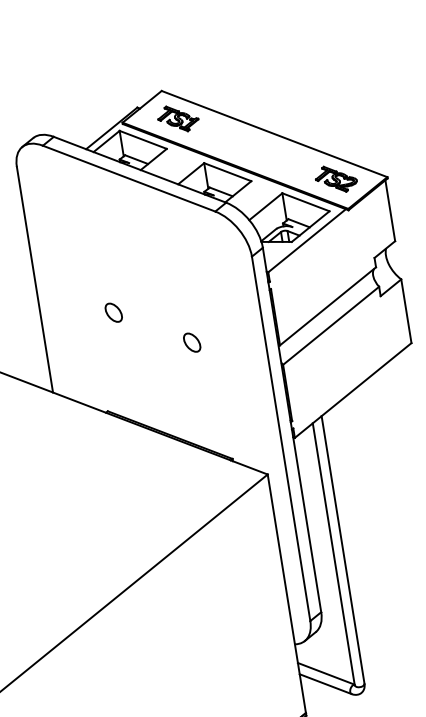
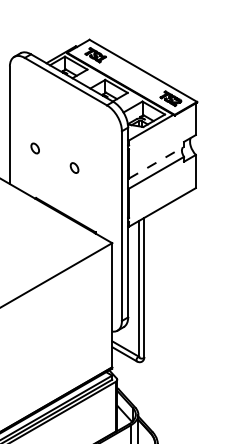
line: (327, 306) -> (156, 162), solid -> dashed
part: (112, 312) -> (34, 148), moved
part: (191, 341) -> (74, 167), moved

